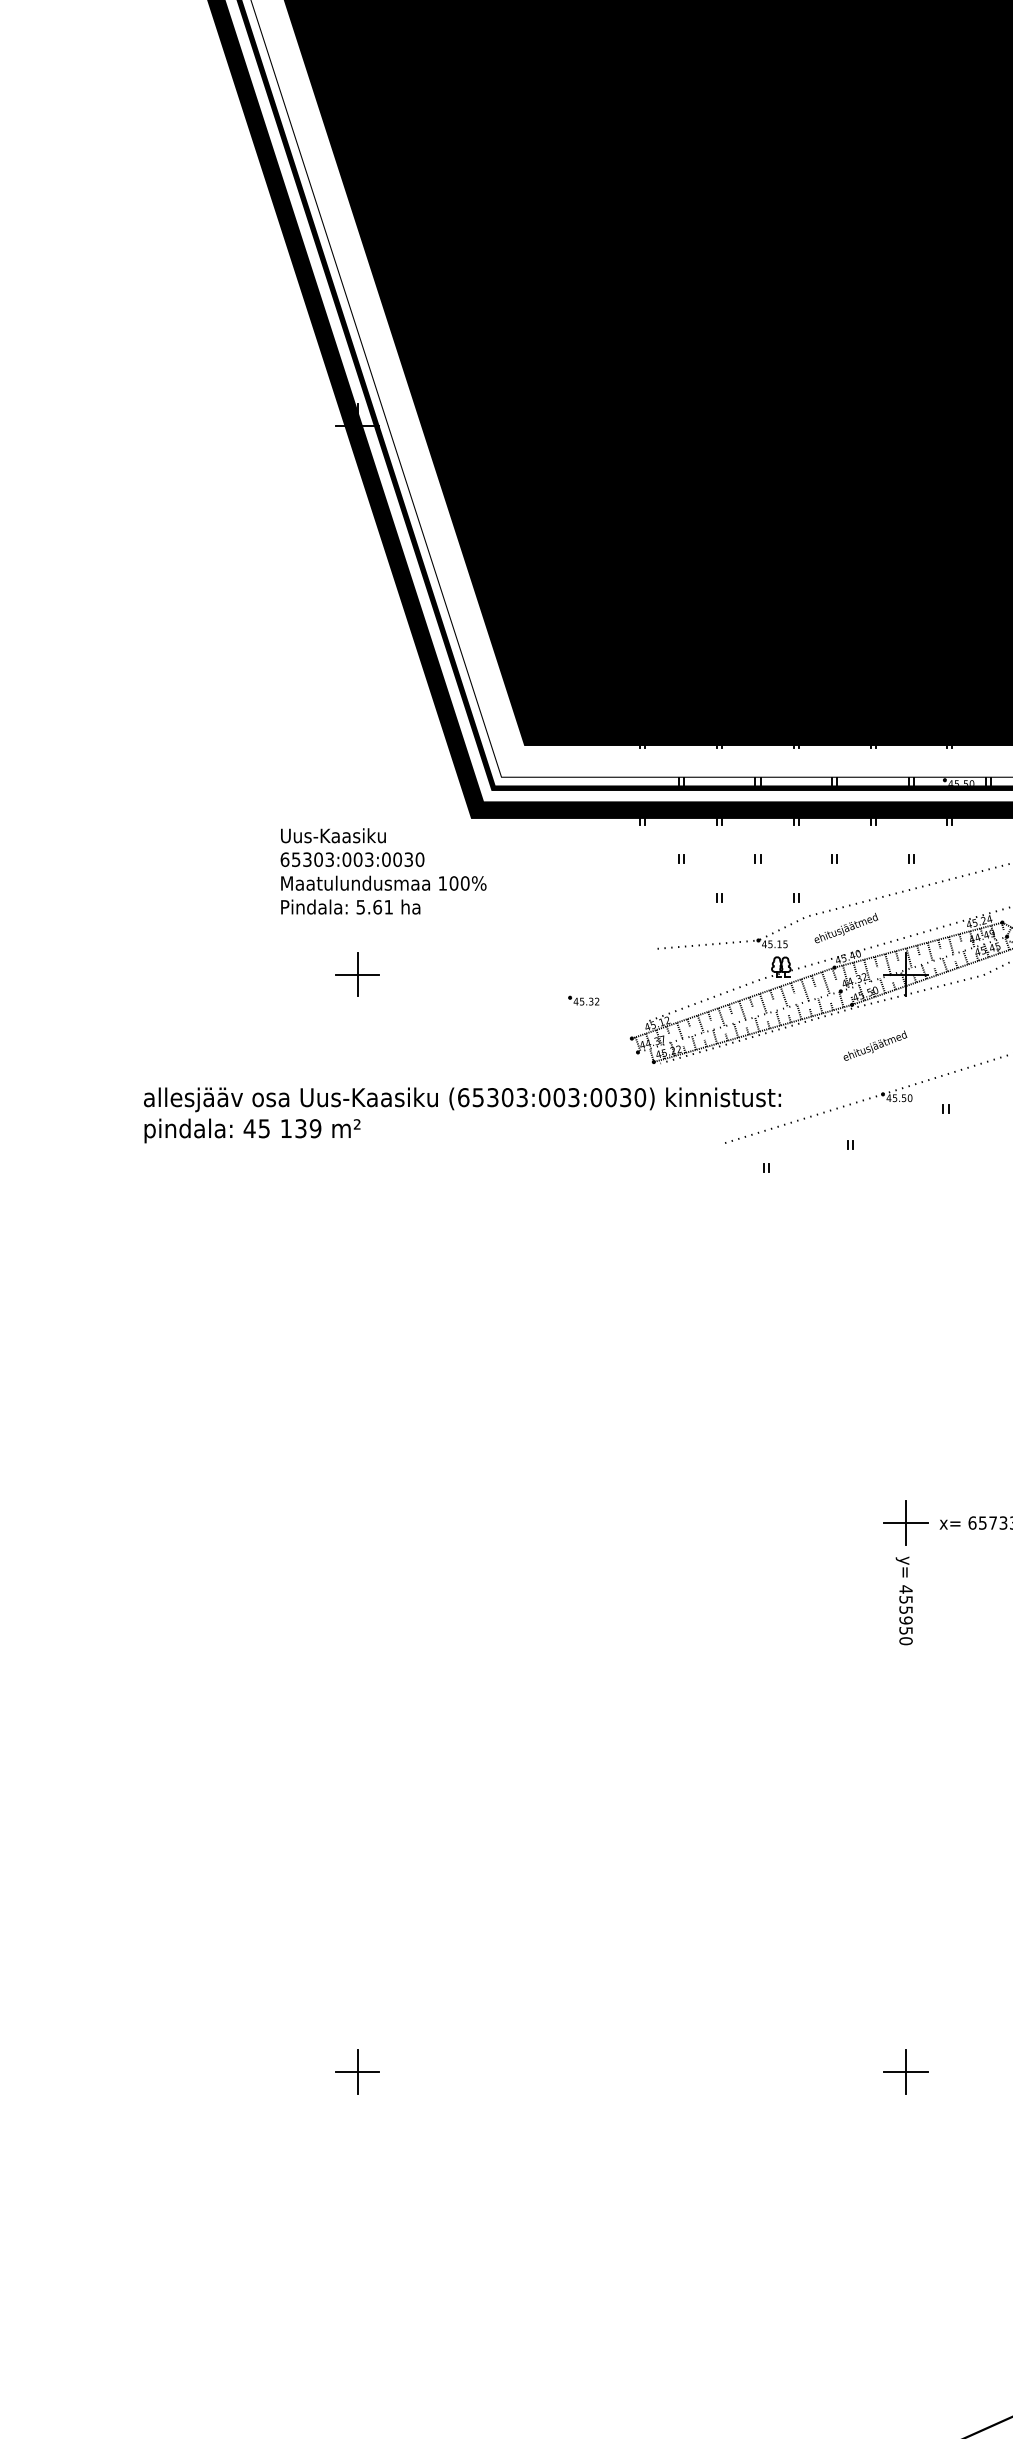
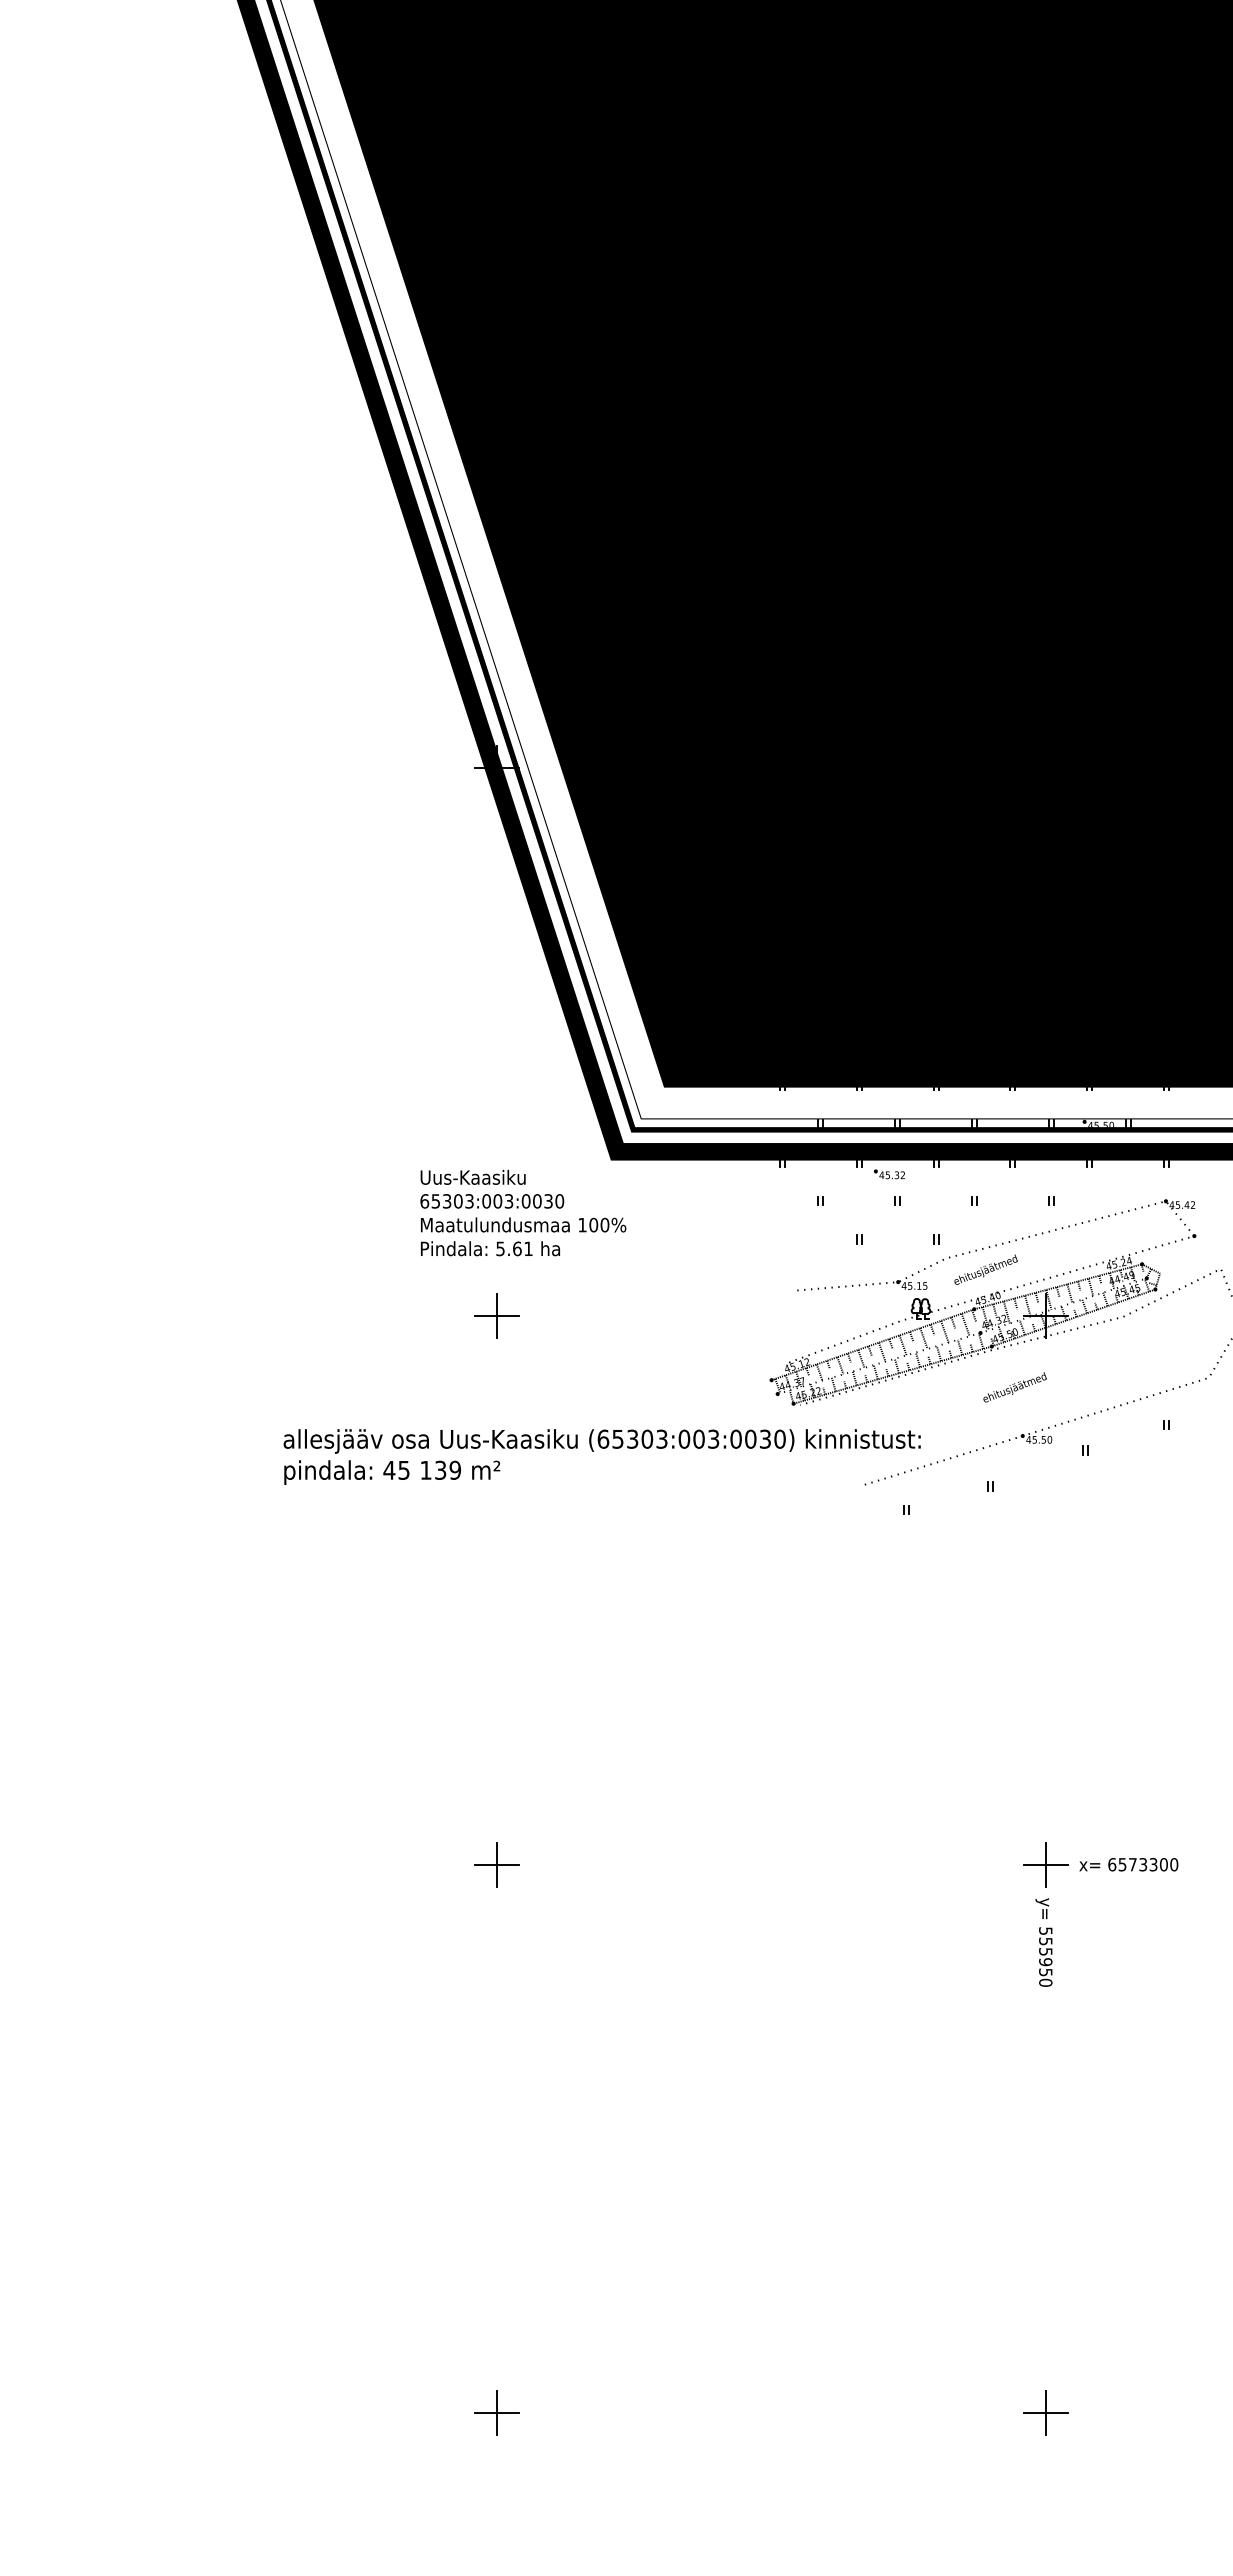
part: (582, 1000) -> (888, 1174), moved
part: (356, 1522) -> (496, 1864), added
text: (905, 1588) -> (1045, 1930), 455950 -> 555950

